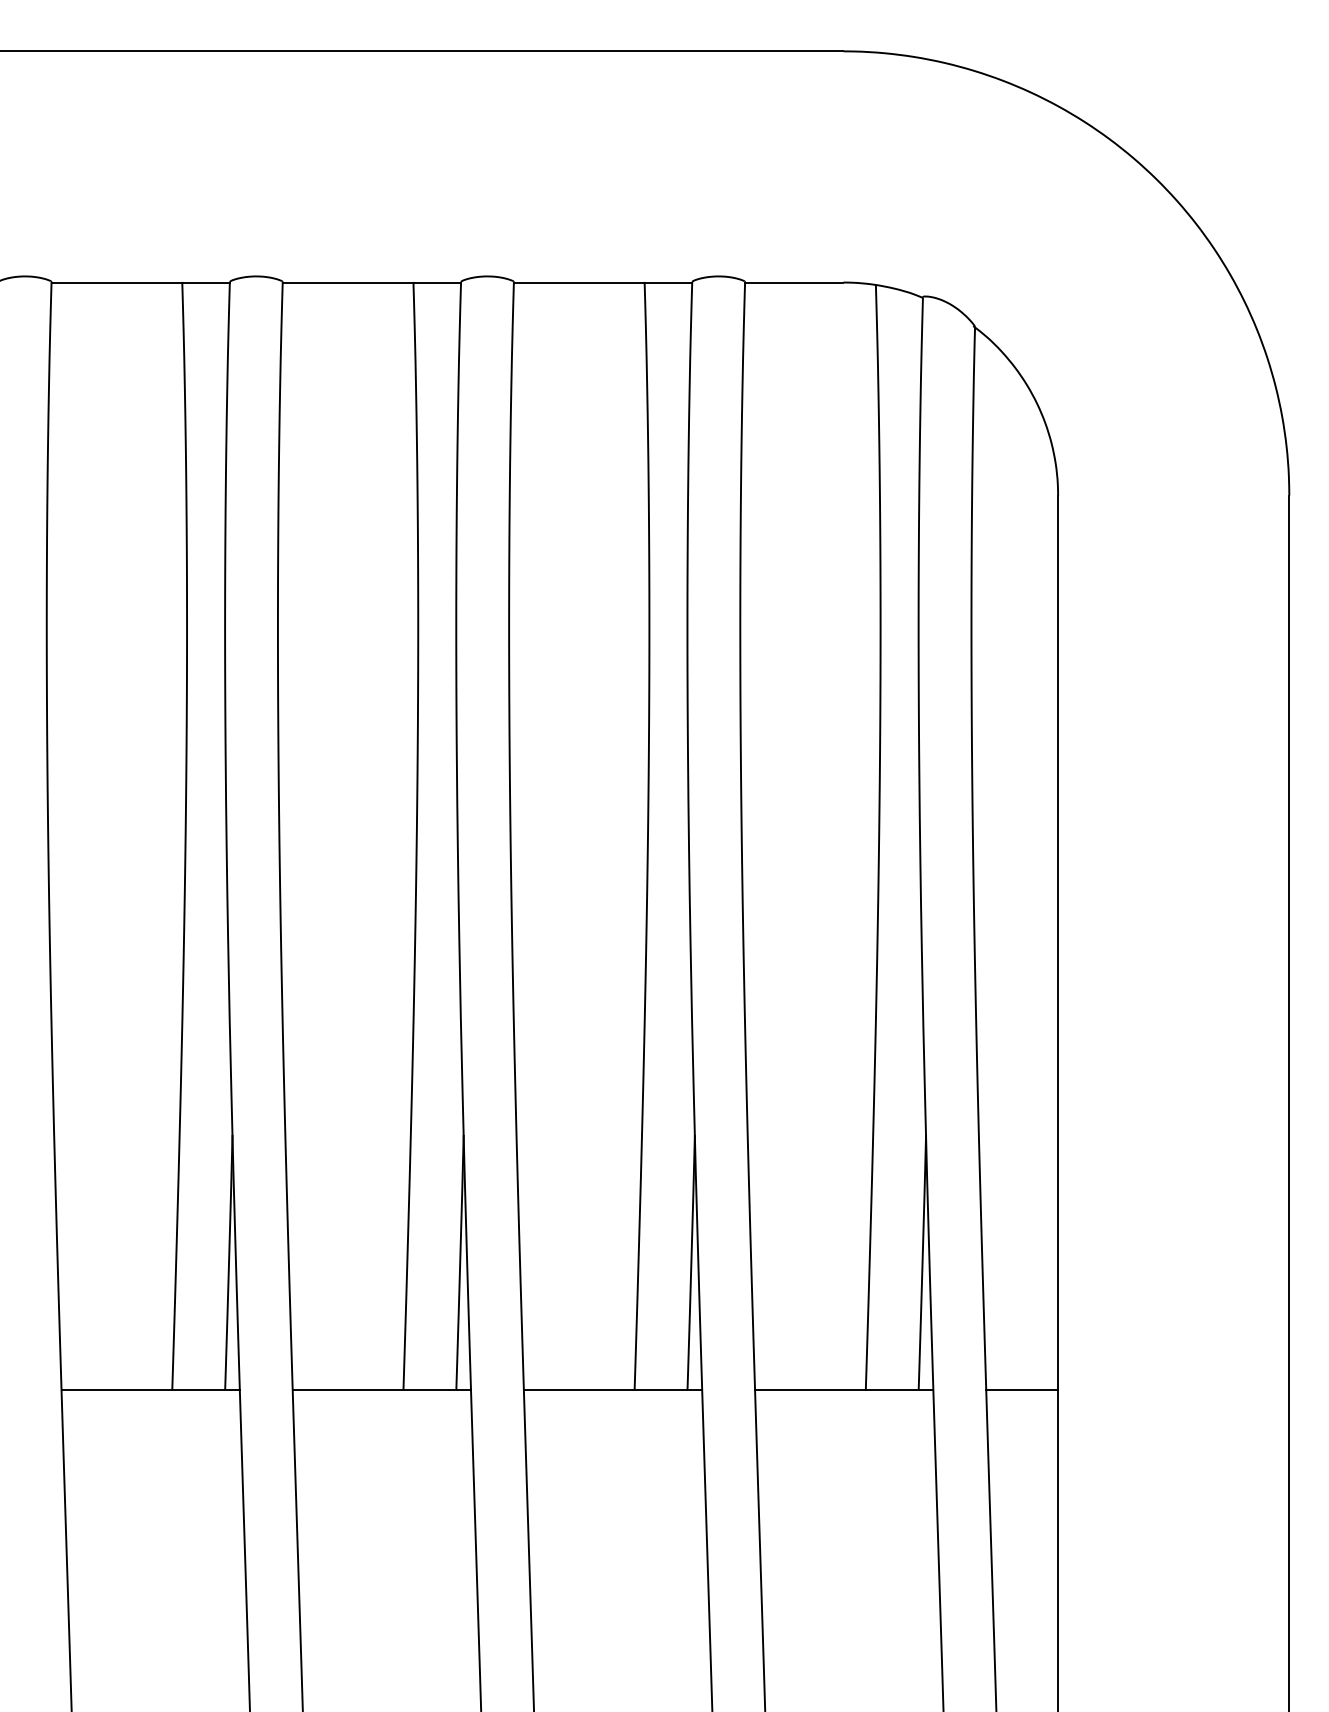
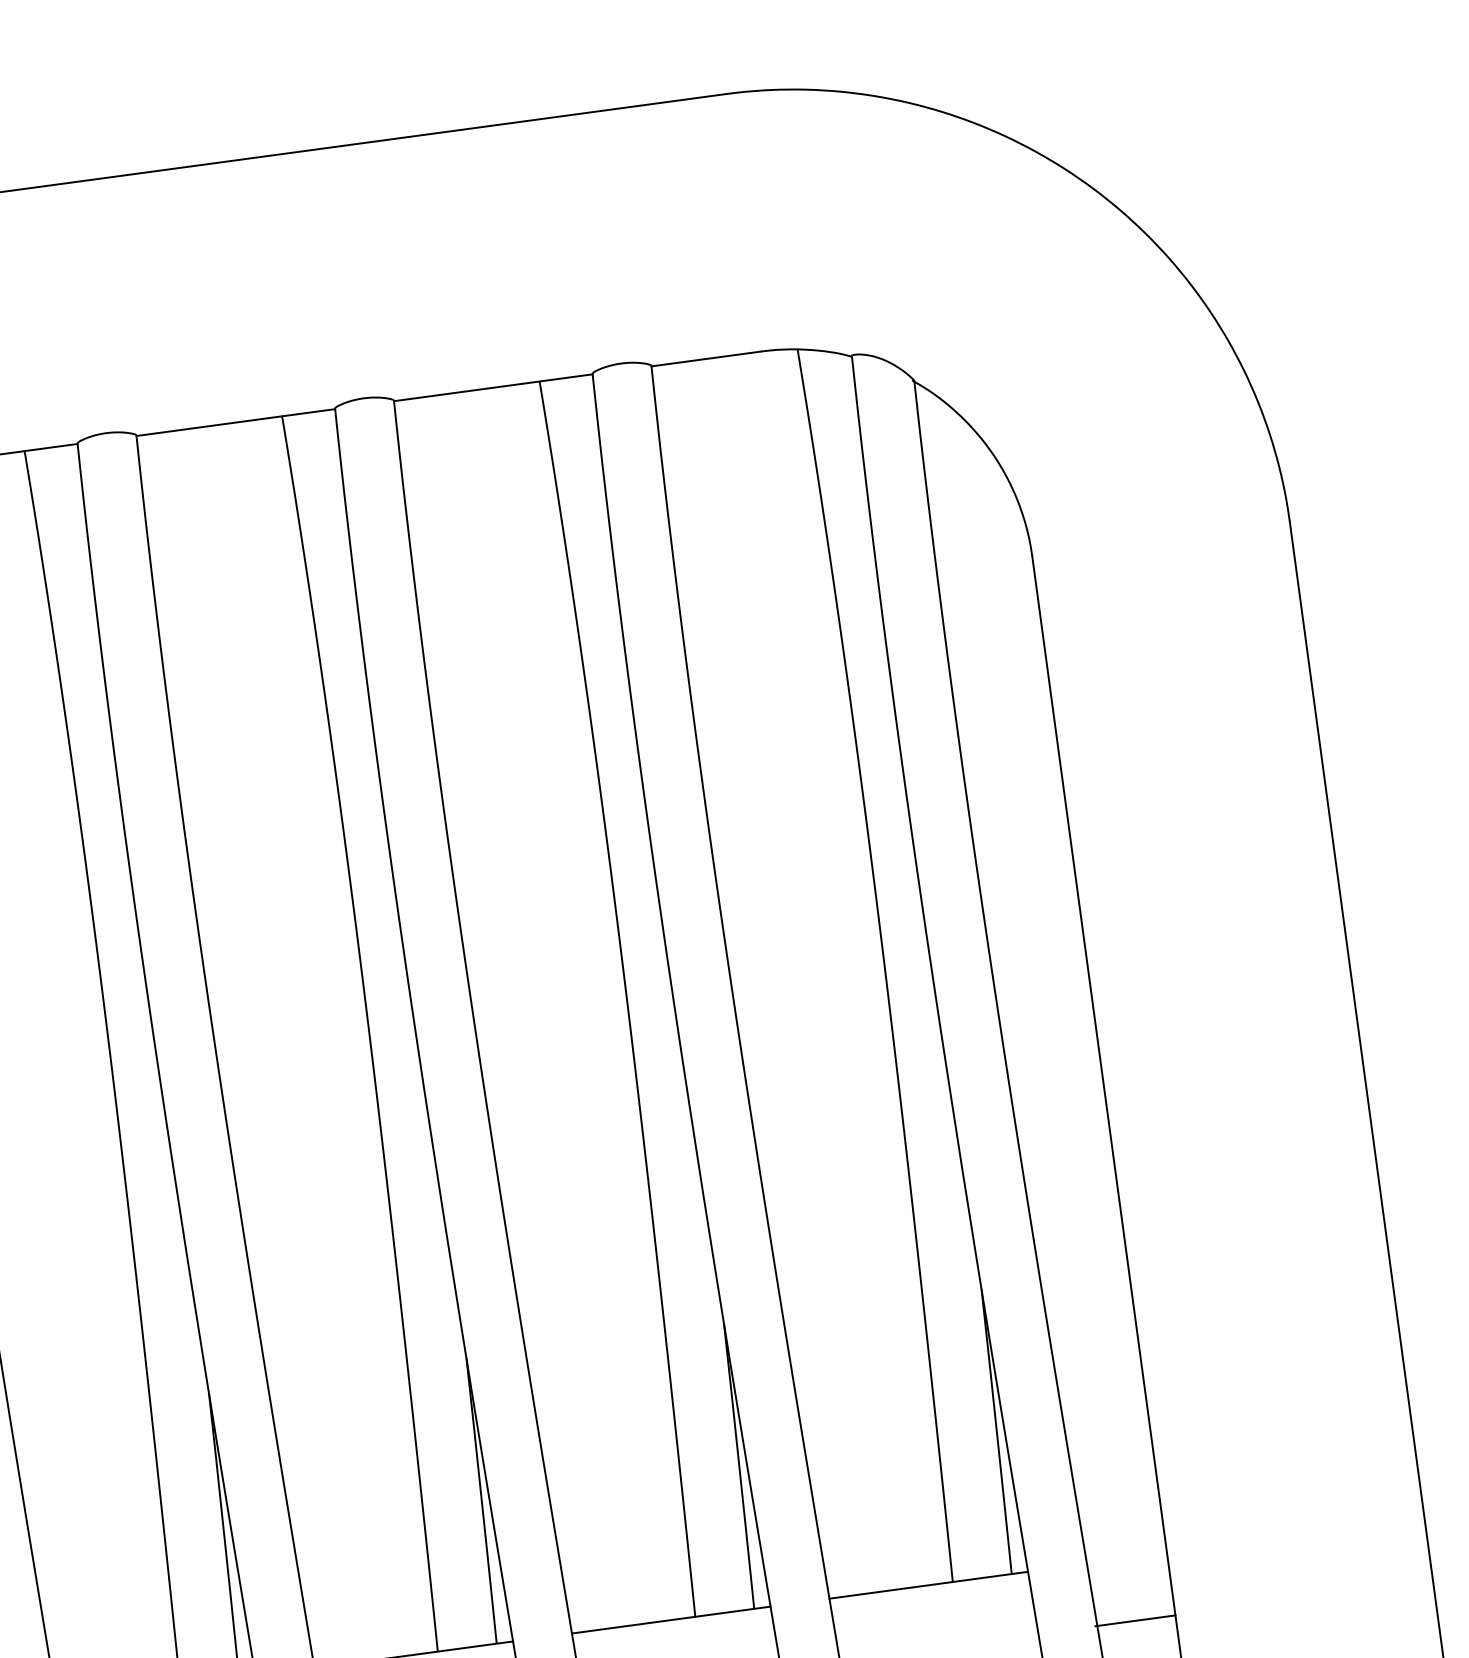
line: (1022, 1390) -> (1135, 1621), moved

